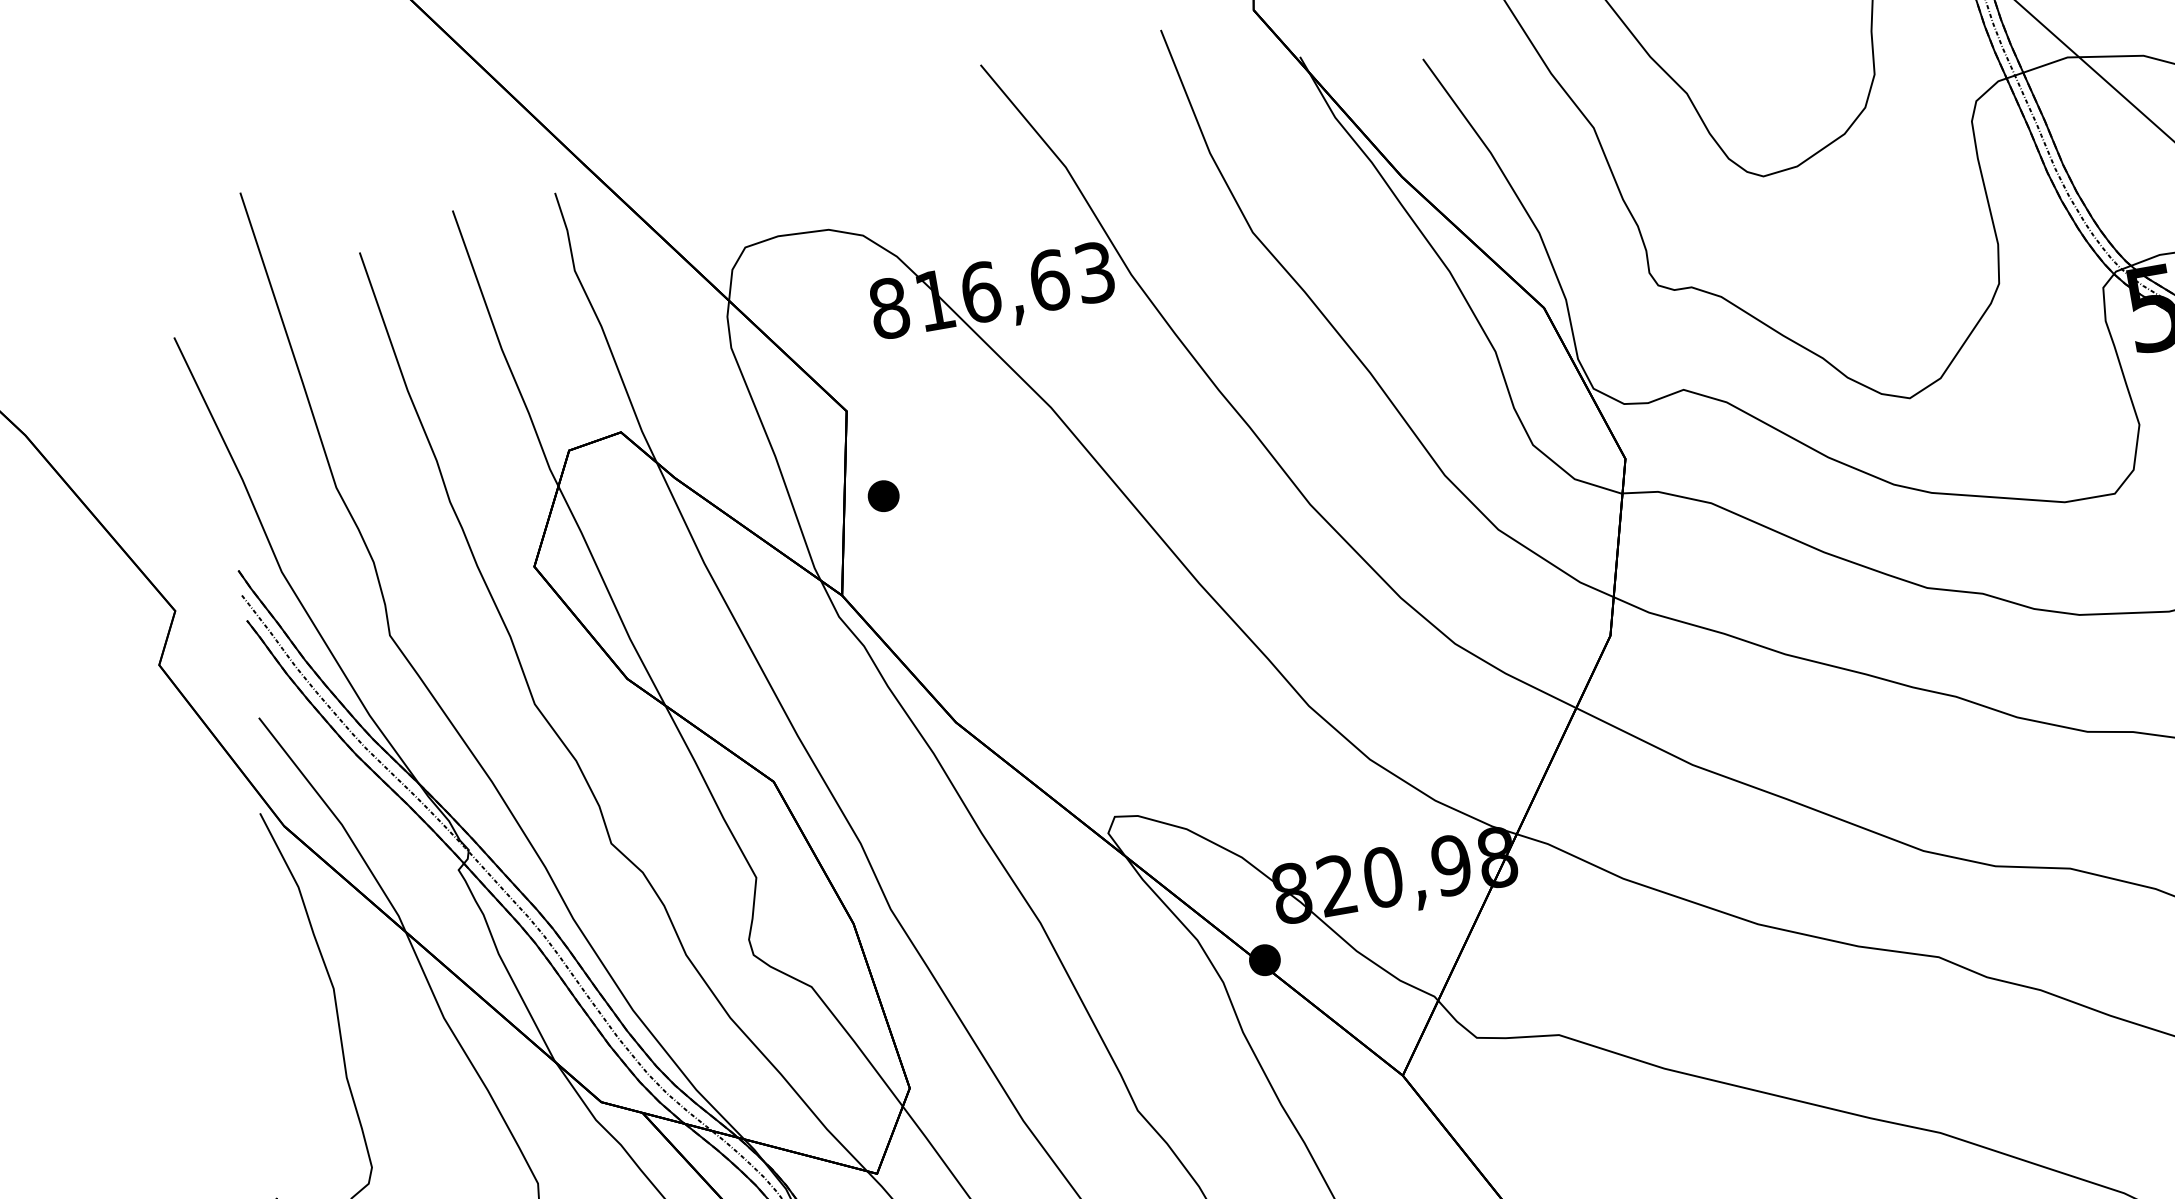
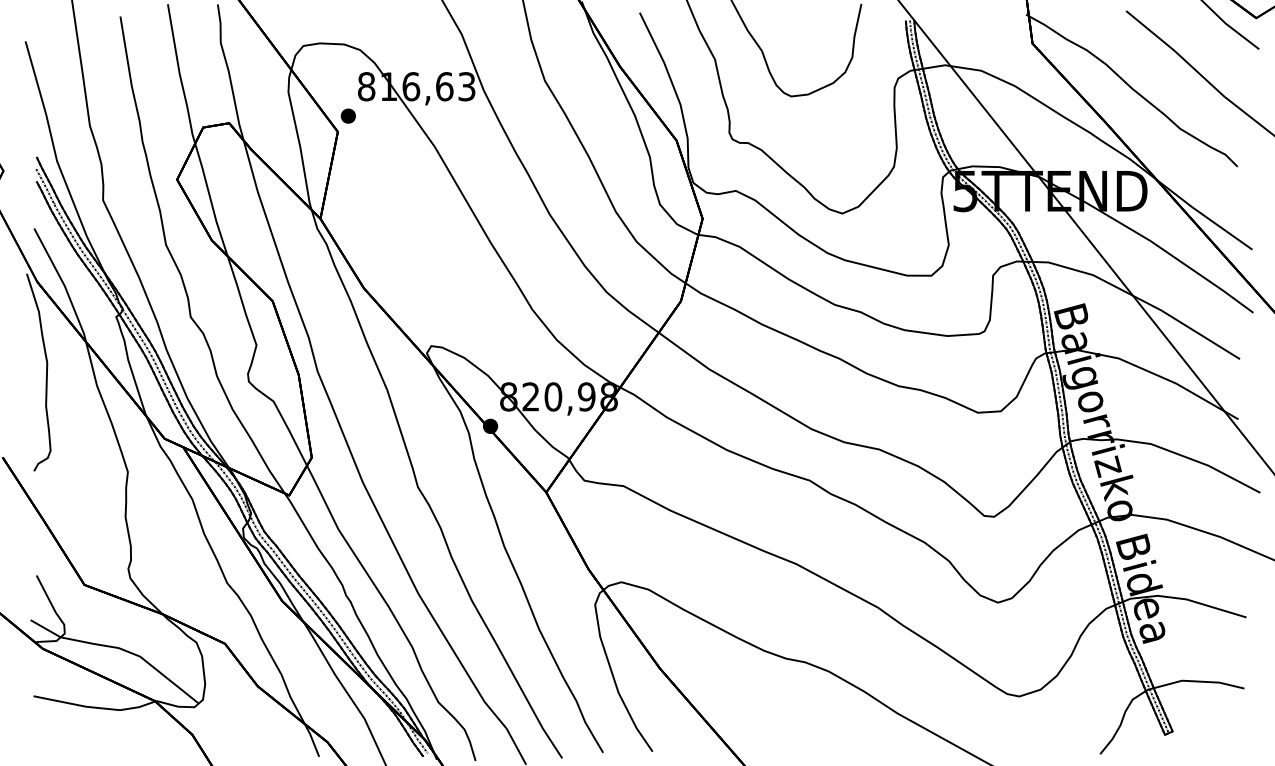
part: (881, 495) -> (347, 115), moved

